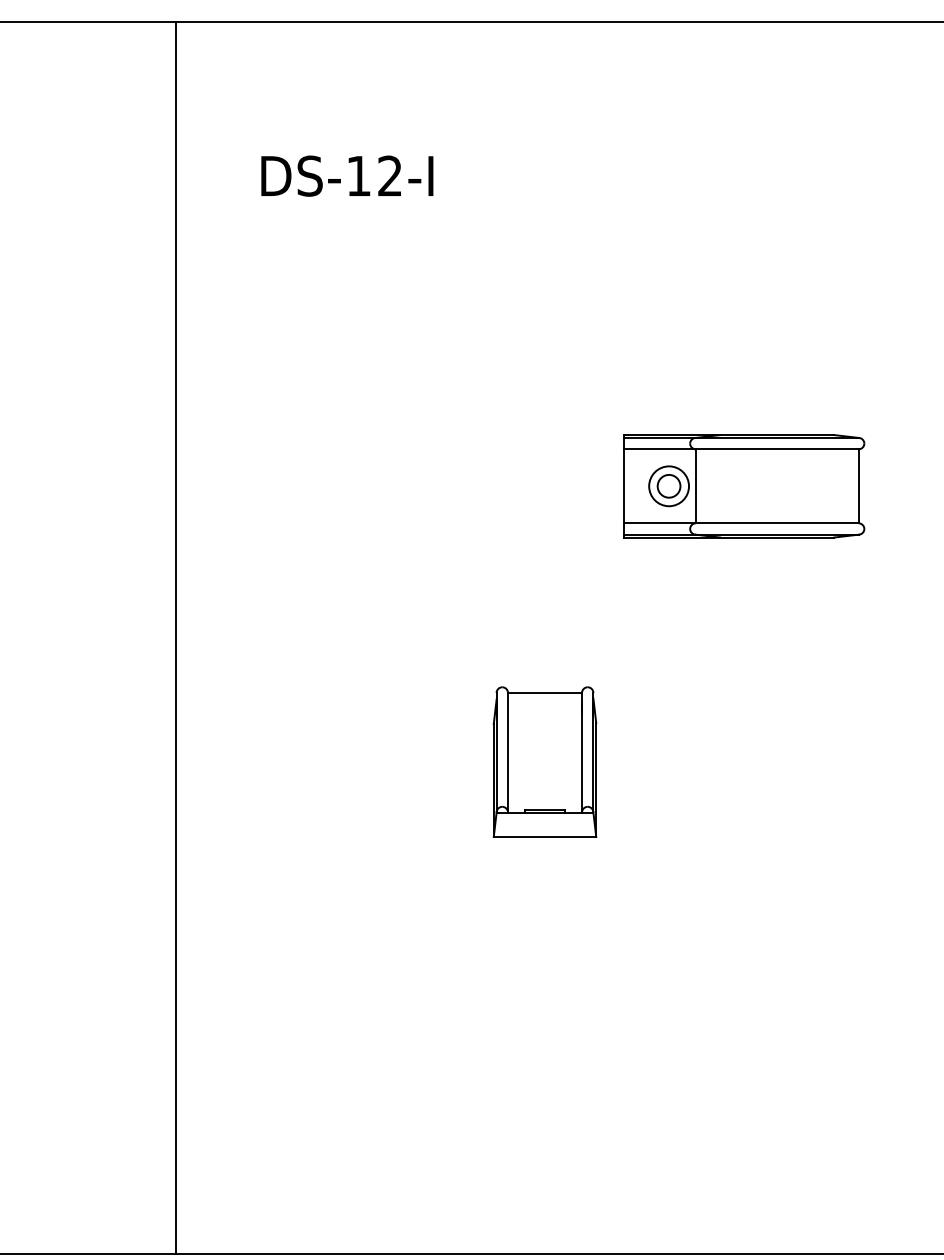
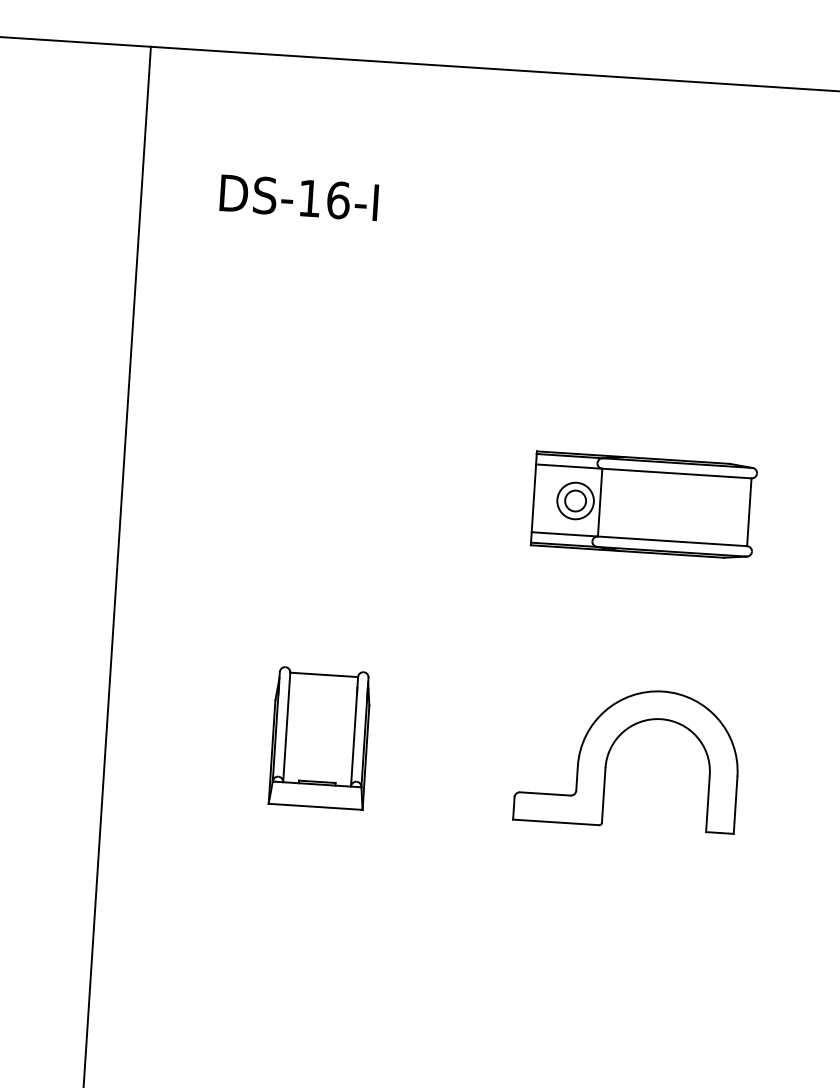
text: (390, 175) -> (338, 199), DS-12-I -> DS-16-I
part: (724, 756) -> (610, 751), added
part: (544, 761) -> (319, 737), moved

